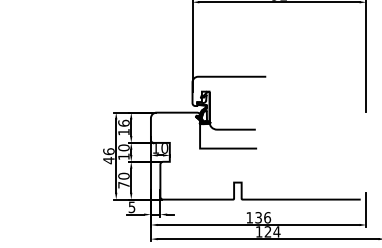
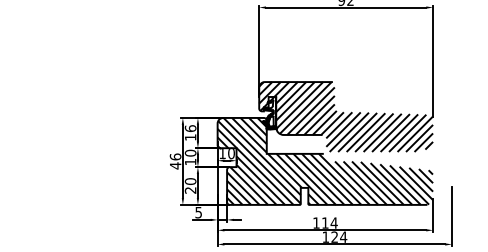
hatch: (279, 111) -> (346, 116), added
hatch: (258, 155) -> (325, 160), added
text: (123, 185) -> (190, 190), 70 -> 20
text: (262, 217) -> (329, 222), 136 -> 114

